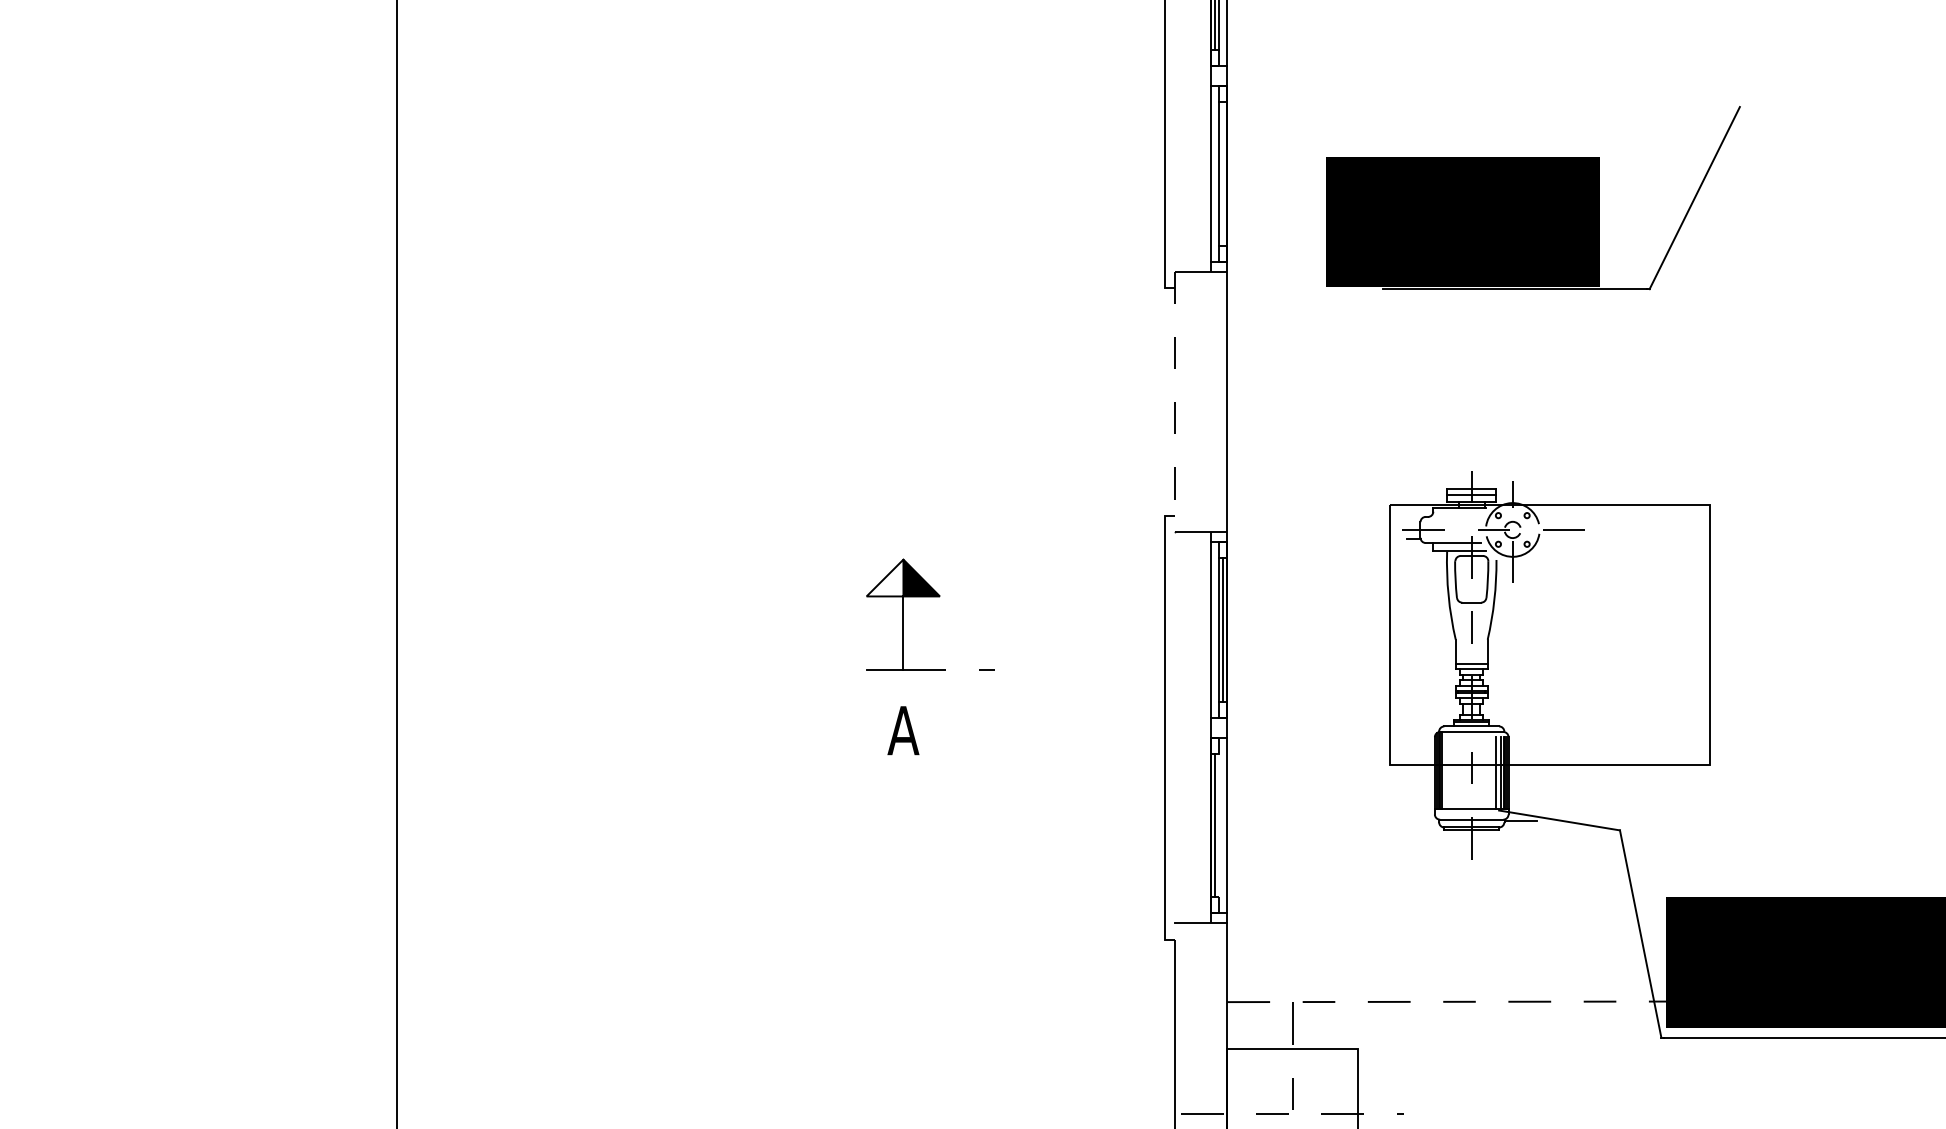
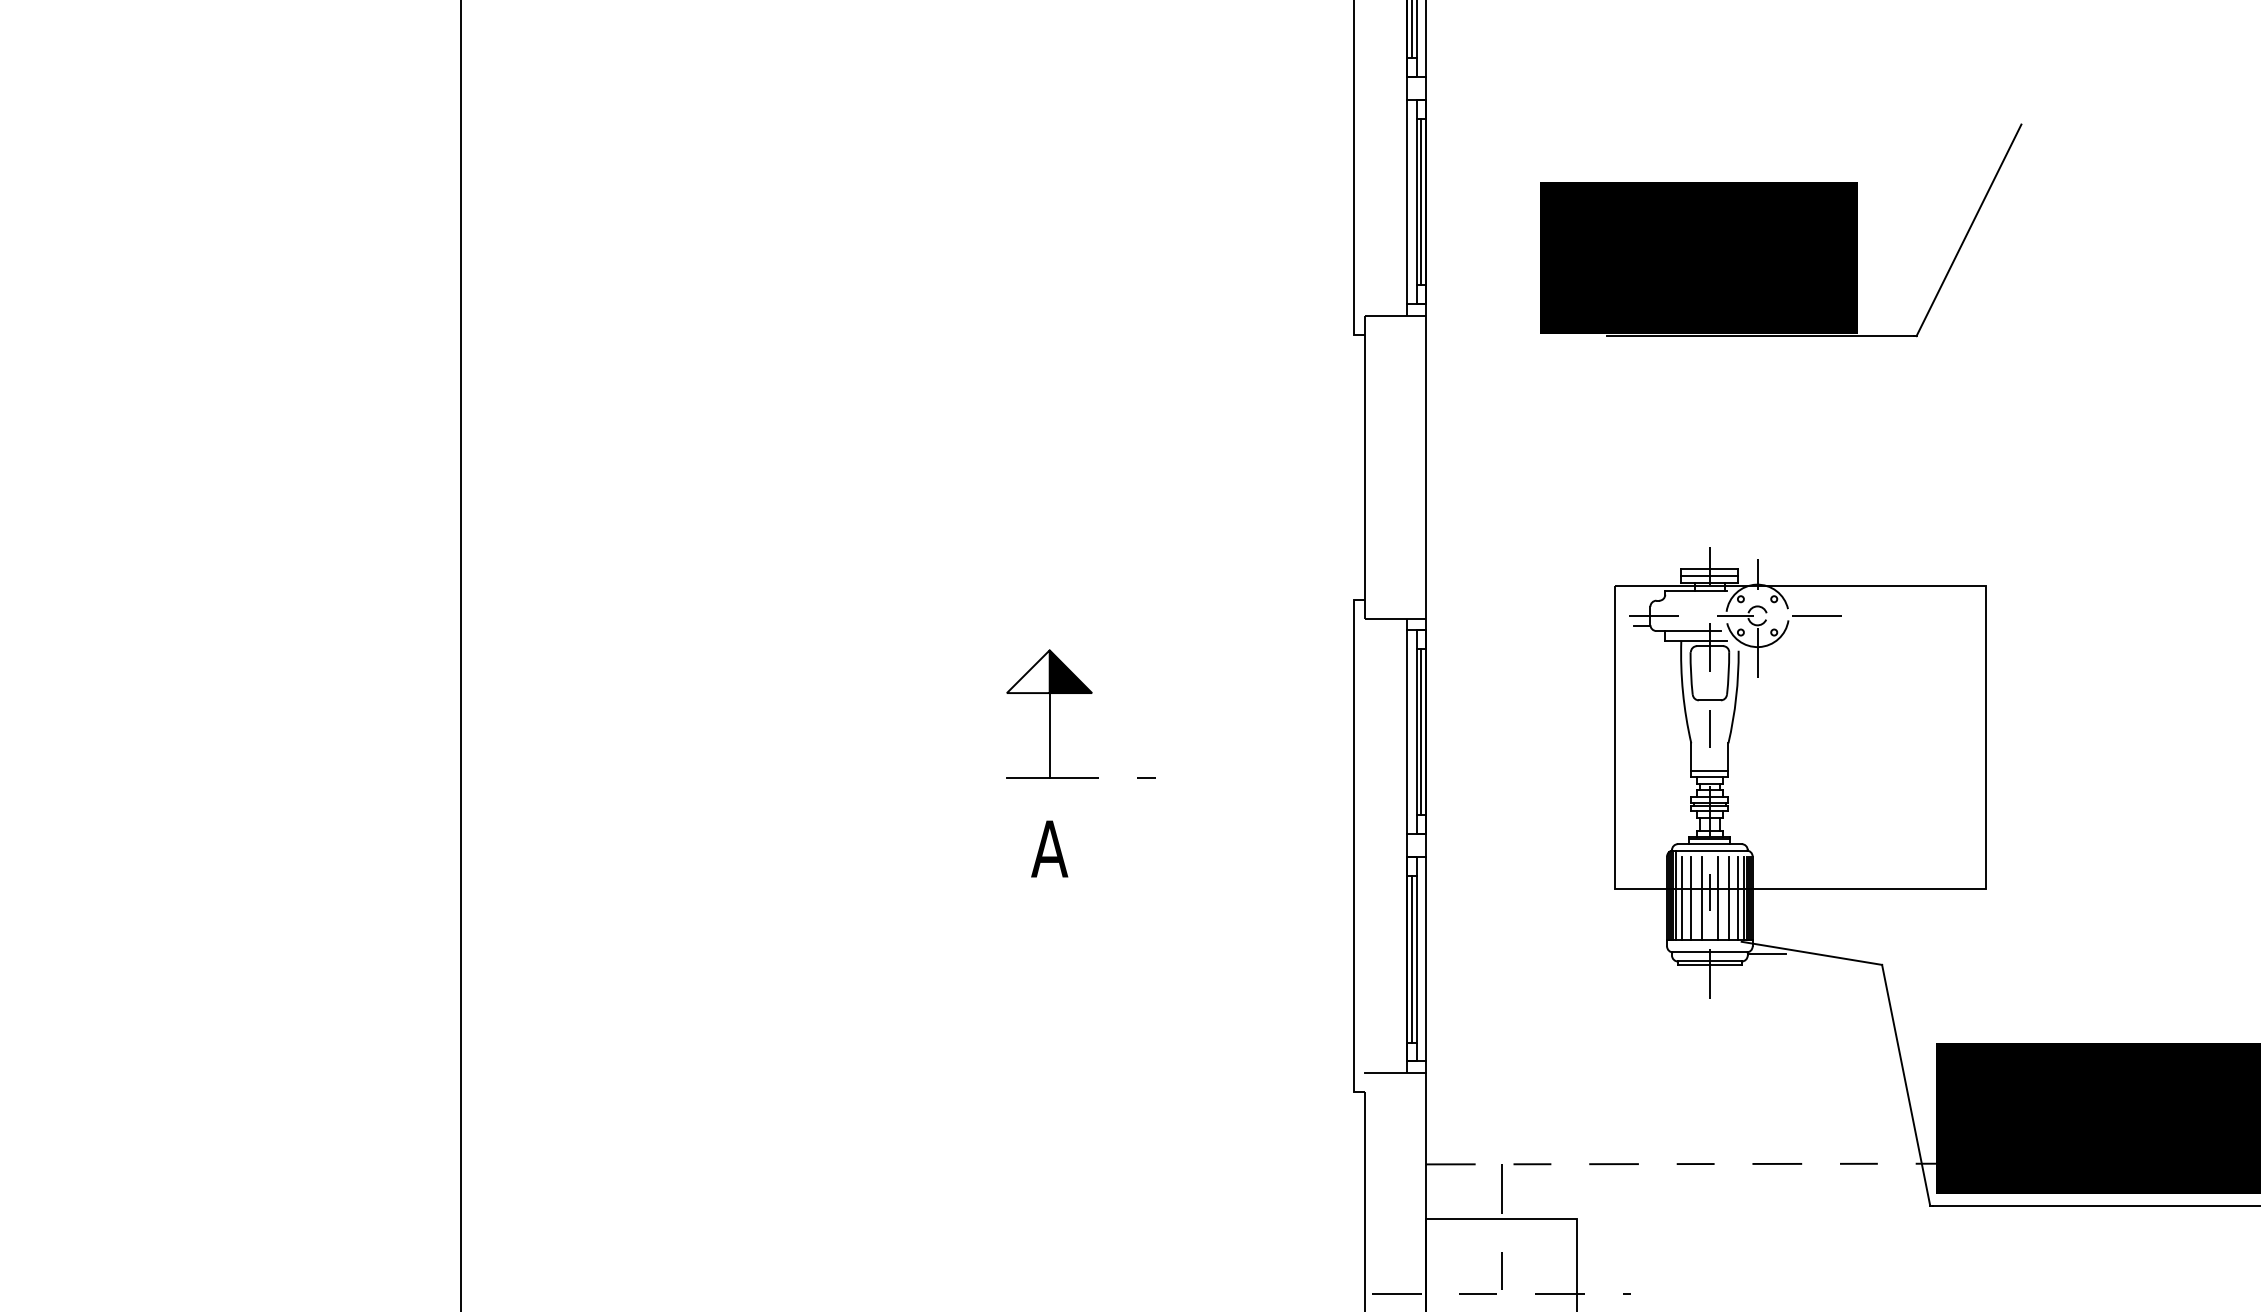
line: (1223, 173) -> (1421, 201), added
line: (1175, 402) -> (1365, 467), dashed -> solid
line: (1447, 772) -> (1681, 897), added
line: (1455, 772) -> (1690, 897), added
line: (1464, 772) -> (1701, 897), added
line: (1479, 772) -> (1718, 897), added
line: (1487, 772) -> (1728, 897), added
line: (1219, 824) -> (1416, 958), added

